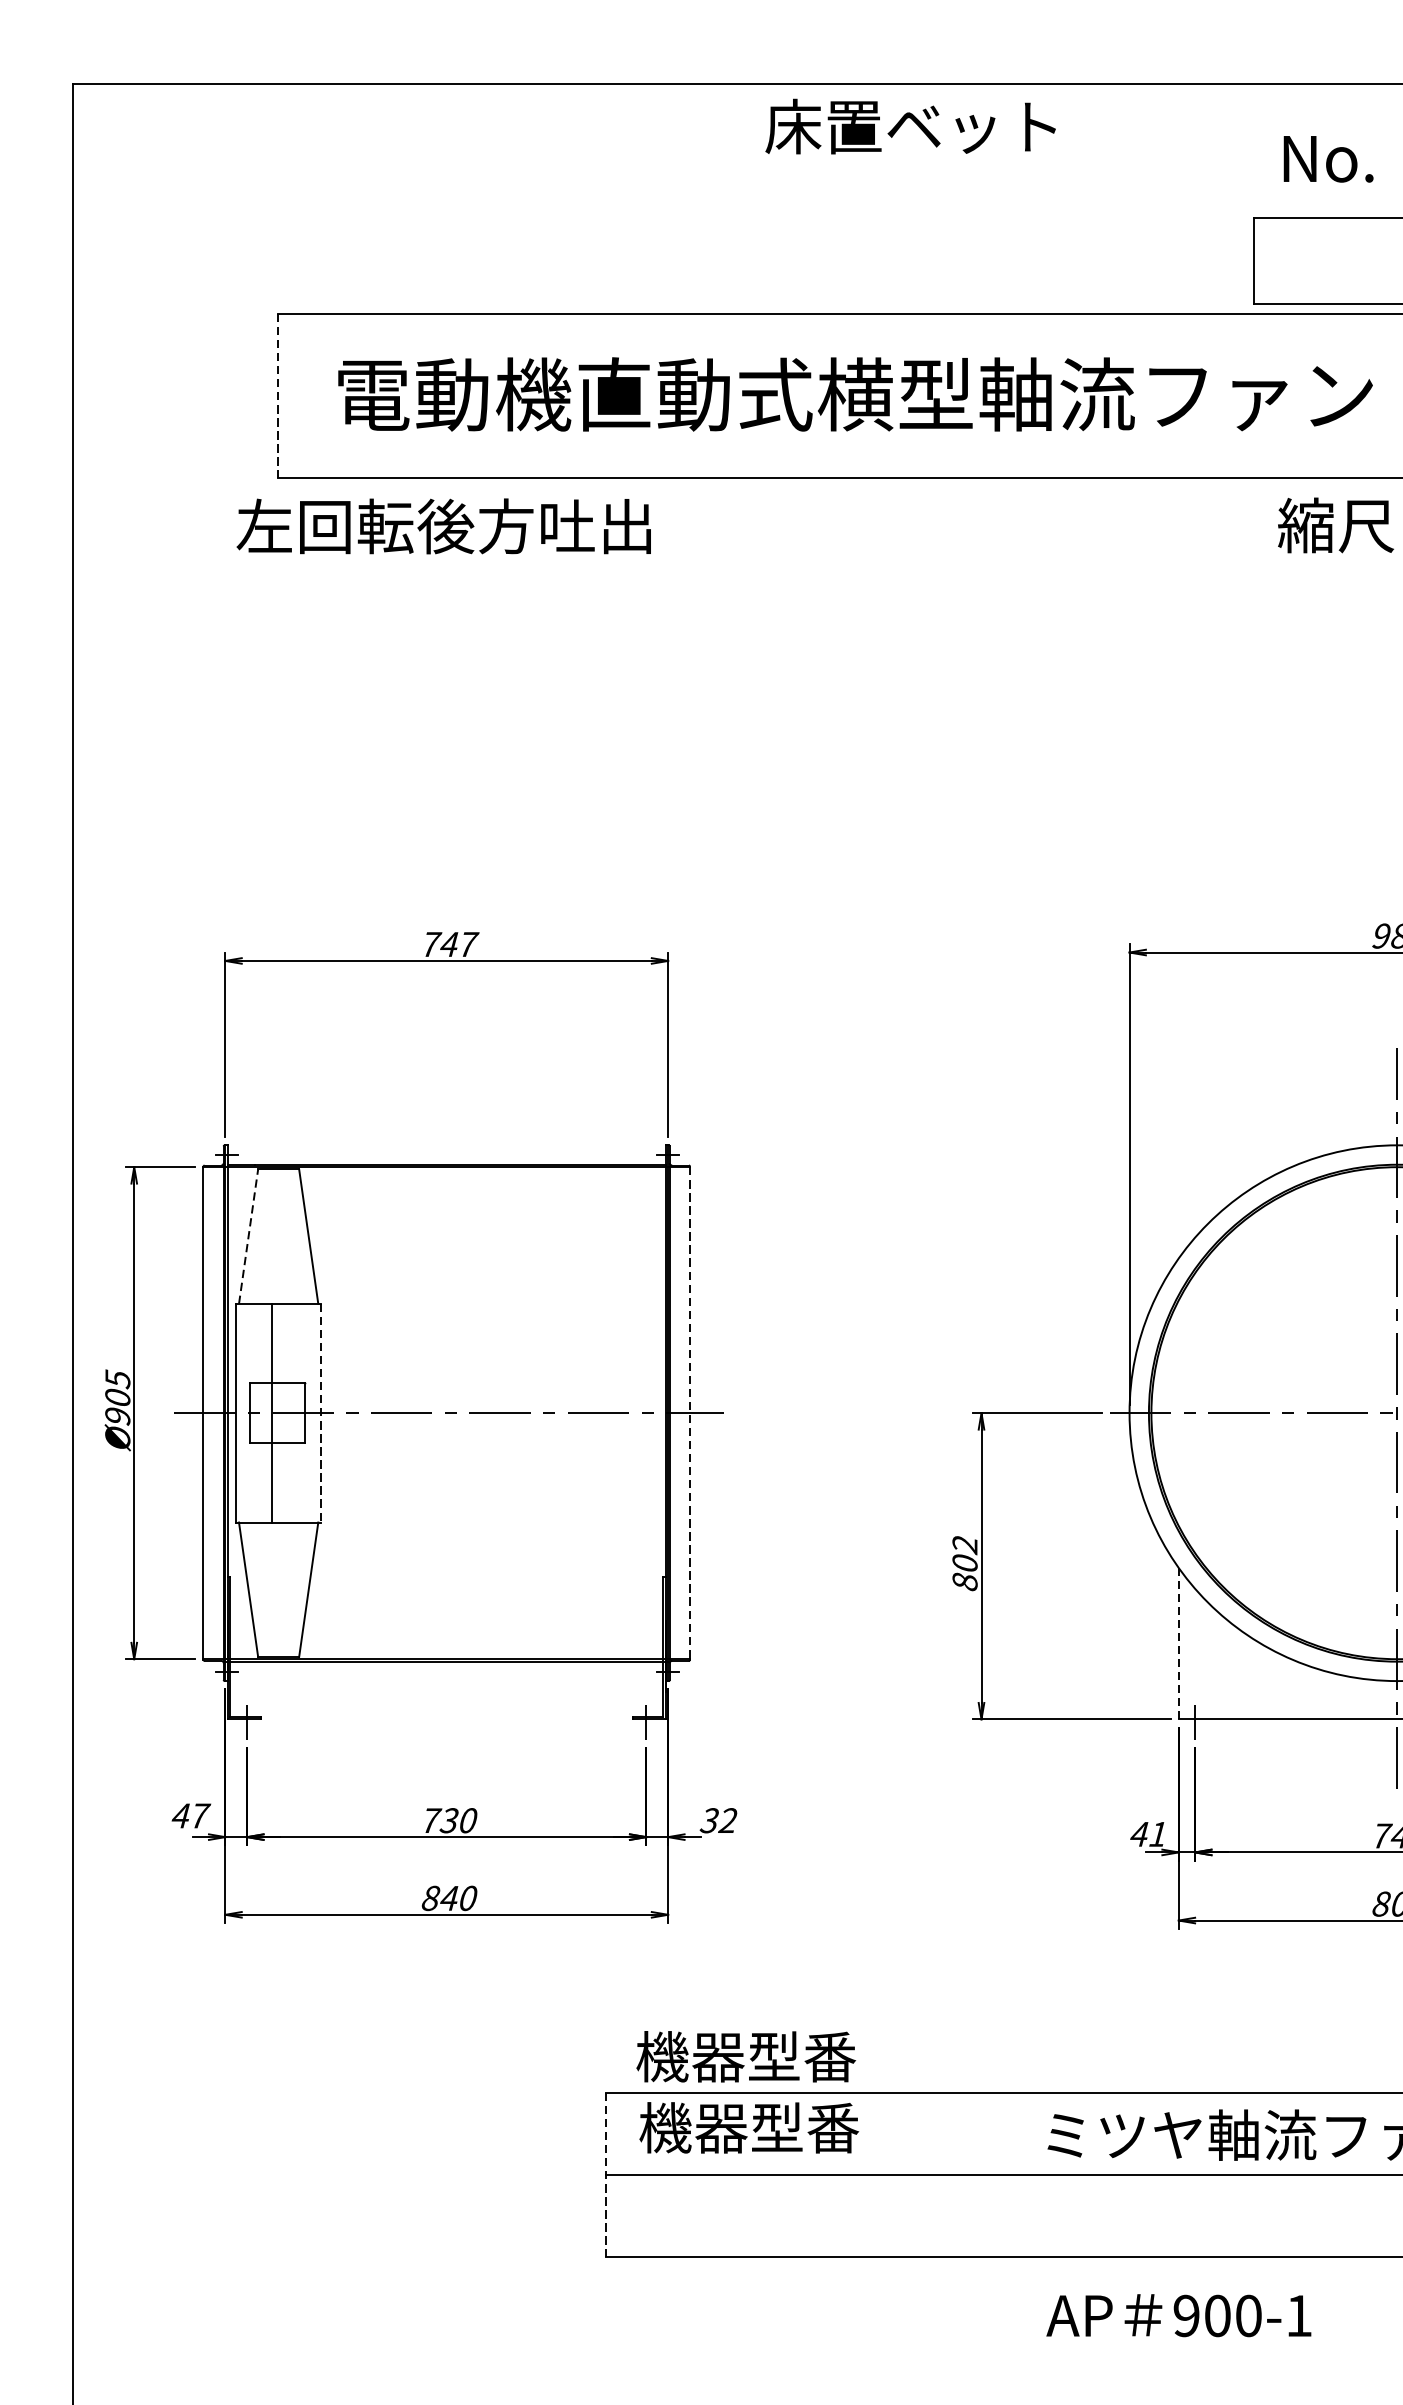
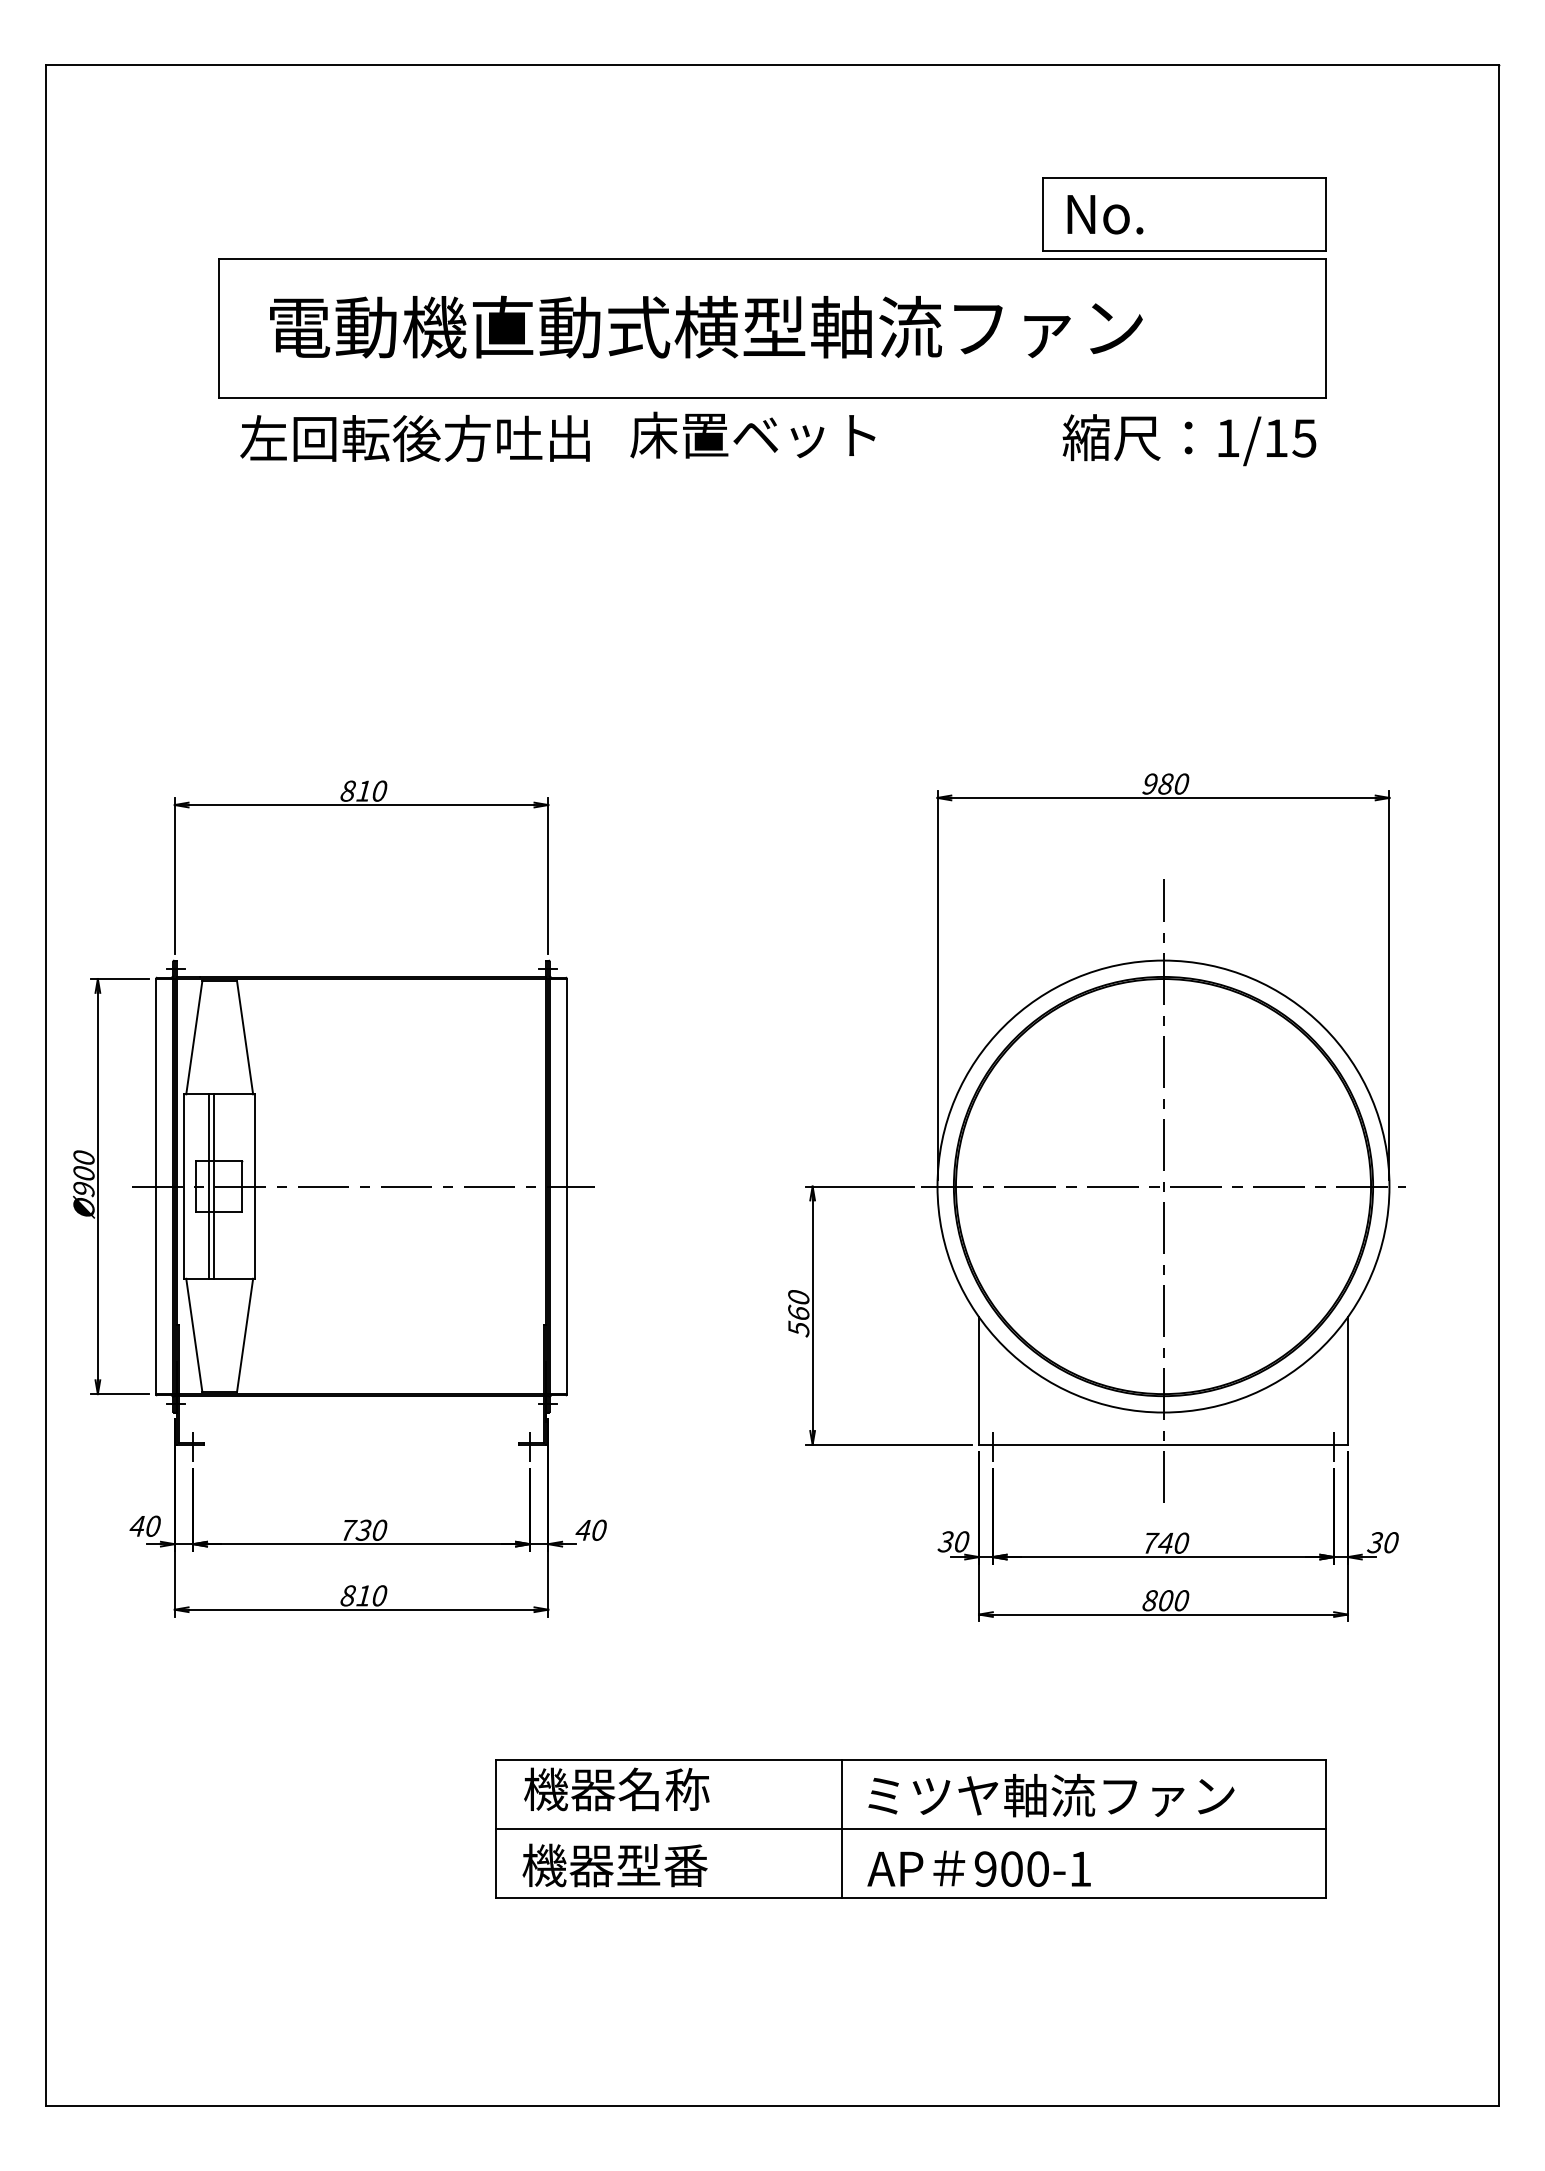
text: (910, 125) -> (752, 434), moved
text: (1328, 158) -> (1105, 214), moved
line: (278, 396) -> (219, 328), dashed -> solid
text: (443, 525) -> (414, 437), moved
text: (450, 943) -> (364, 790), 747 -> 810
line: (248, 1236) -> (194, 1037), dashed -> solid
text: (117, 1378) -> (83, 1157), Ø905 -> Ø900
line: (266, 1413) -> (209, 1186), added
line: (689, 1413) -> (566, 1186), dashed -> solid
line: (321, 1414) -> (255, 1187), dashed -> solid
text: (964, 1563) -> (798, 1313), 802 -> 560
line: (1179, 1643) -> (979, 1380), dashed -> solid
text: (201, 1814) -> (154, 1525), 47 -> 40
text: (718, 1819) -> (590, 1529), 32 -> 40
text: (1148, 1833) -> (953, 1541), 41 -> 30
text: (449, 1897) -> (363, 1595), 840 -> 810
text: (745, 2056) -> (614, 1865), moved
text: (804, 2127) -> (663, 1789), 機器型番 -> 機器名称
line: (1015, 2174) -> (841, 1828), added
line: (605, 2175) -> (495, 1829), dashed -> solid
text: (1178, 2315) -> (978, 1868), moved

